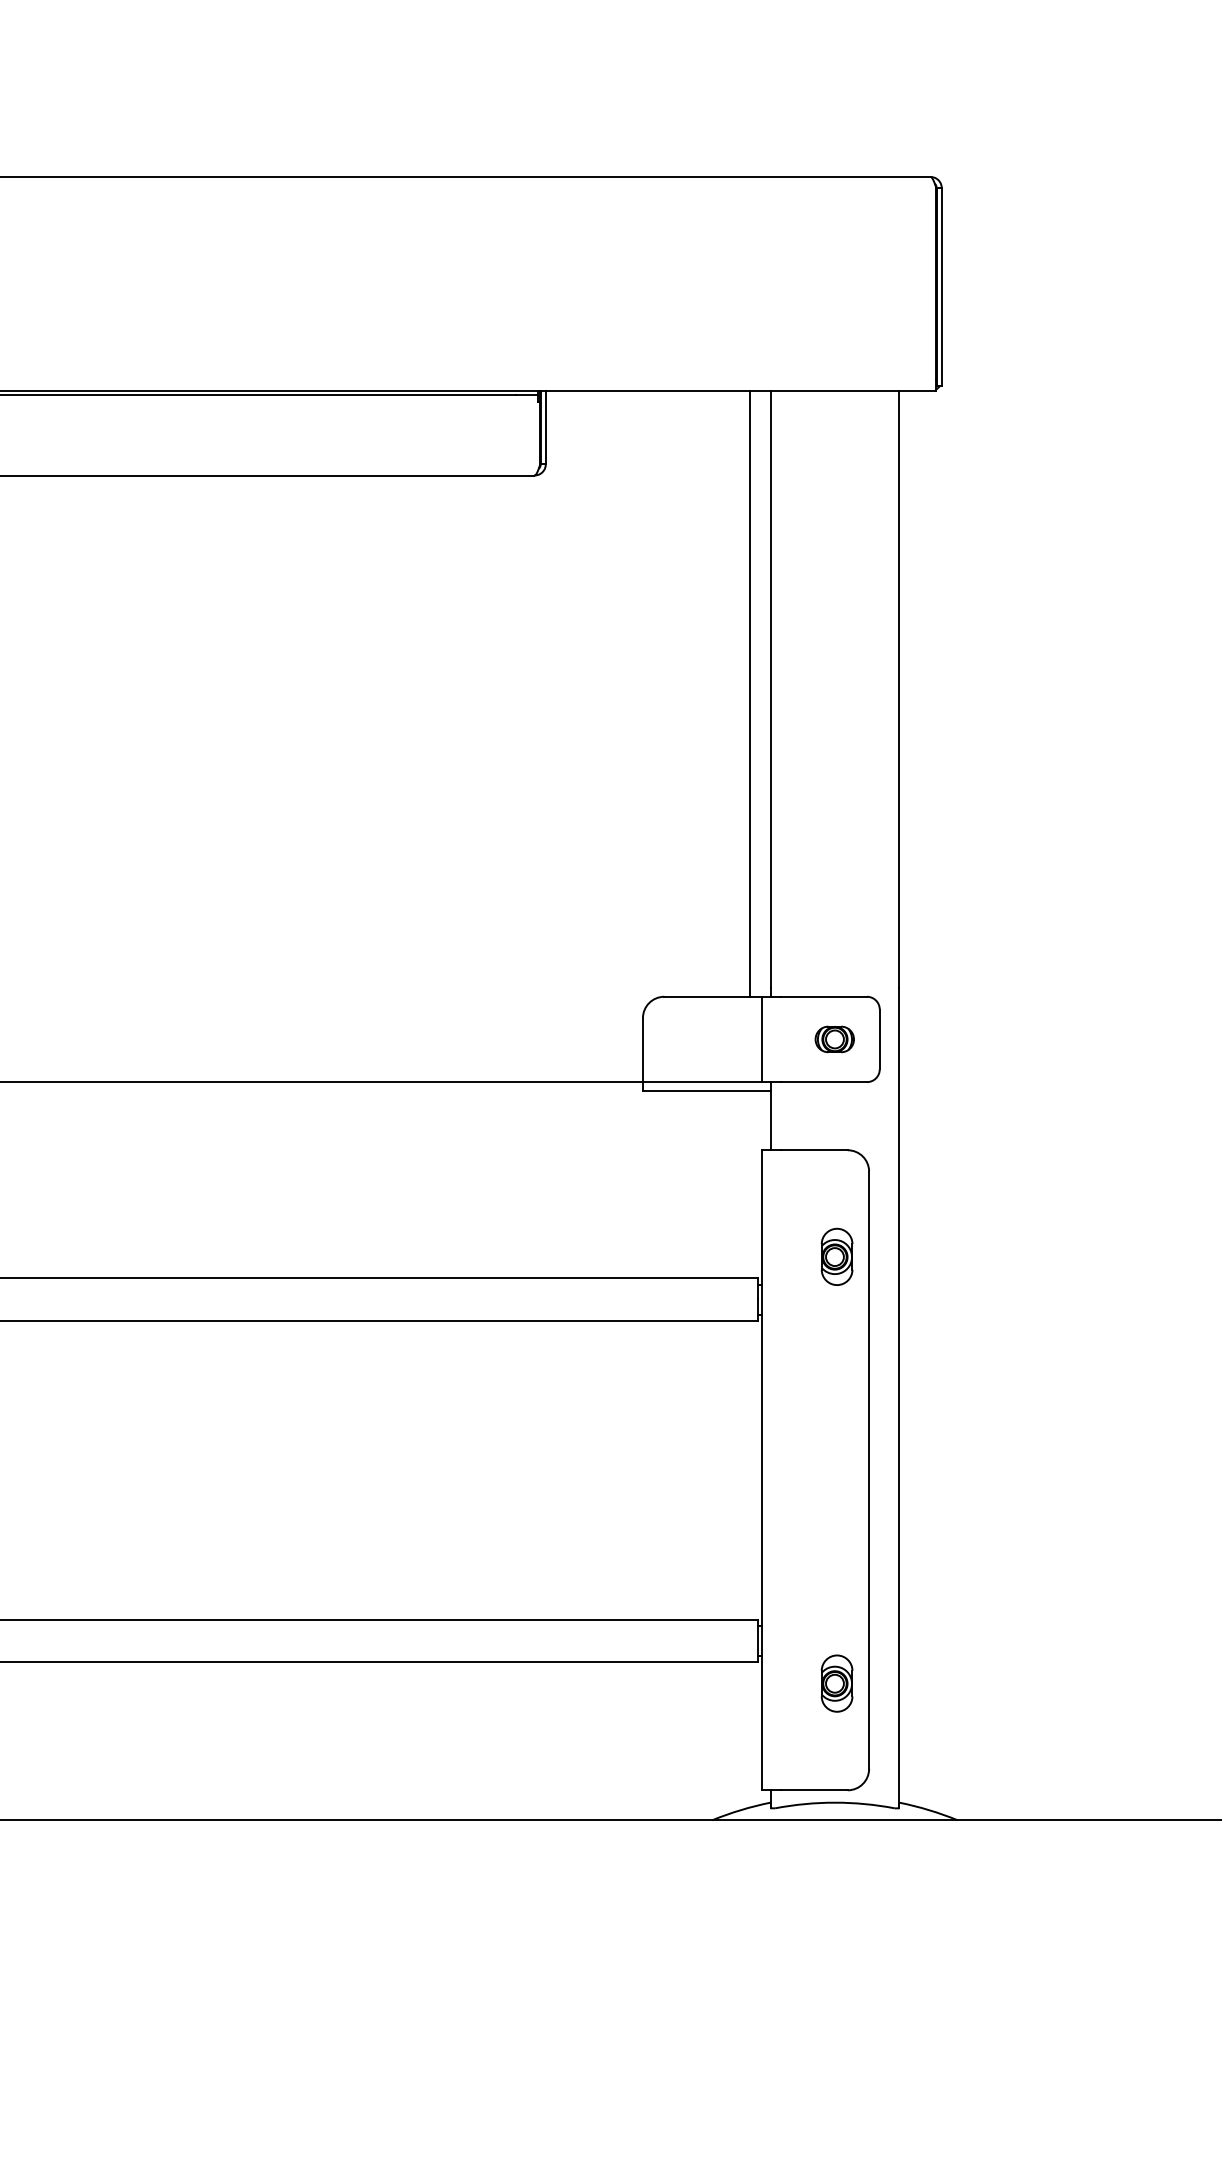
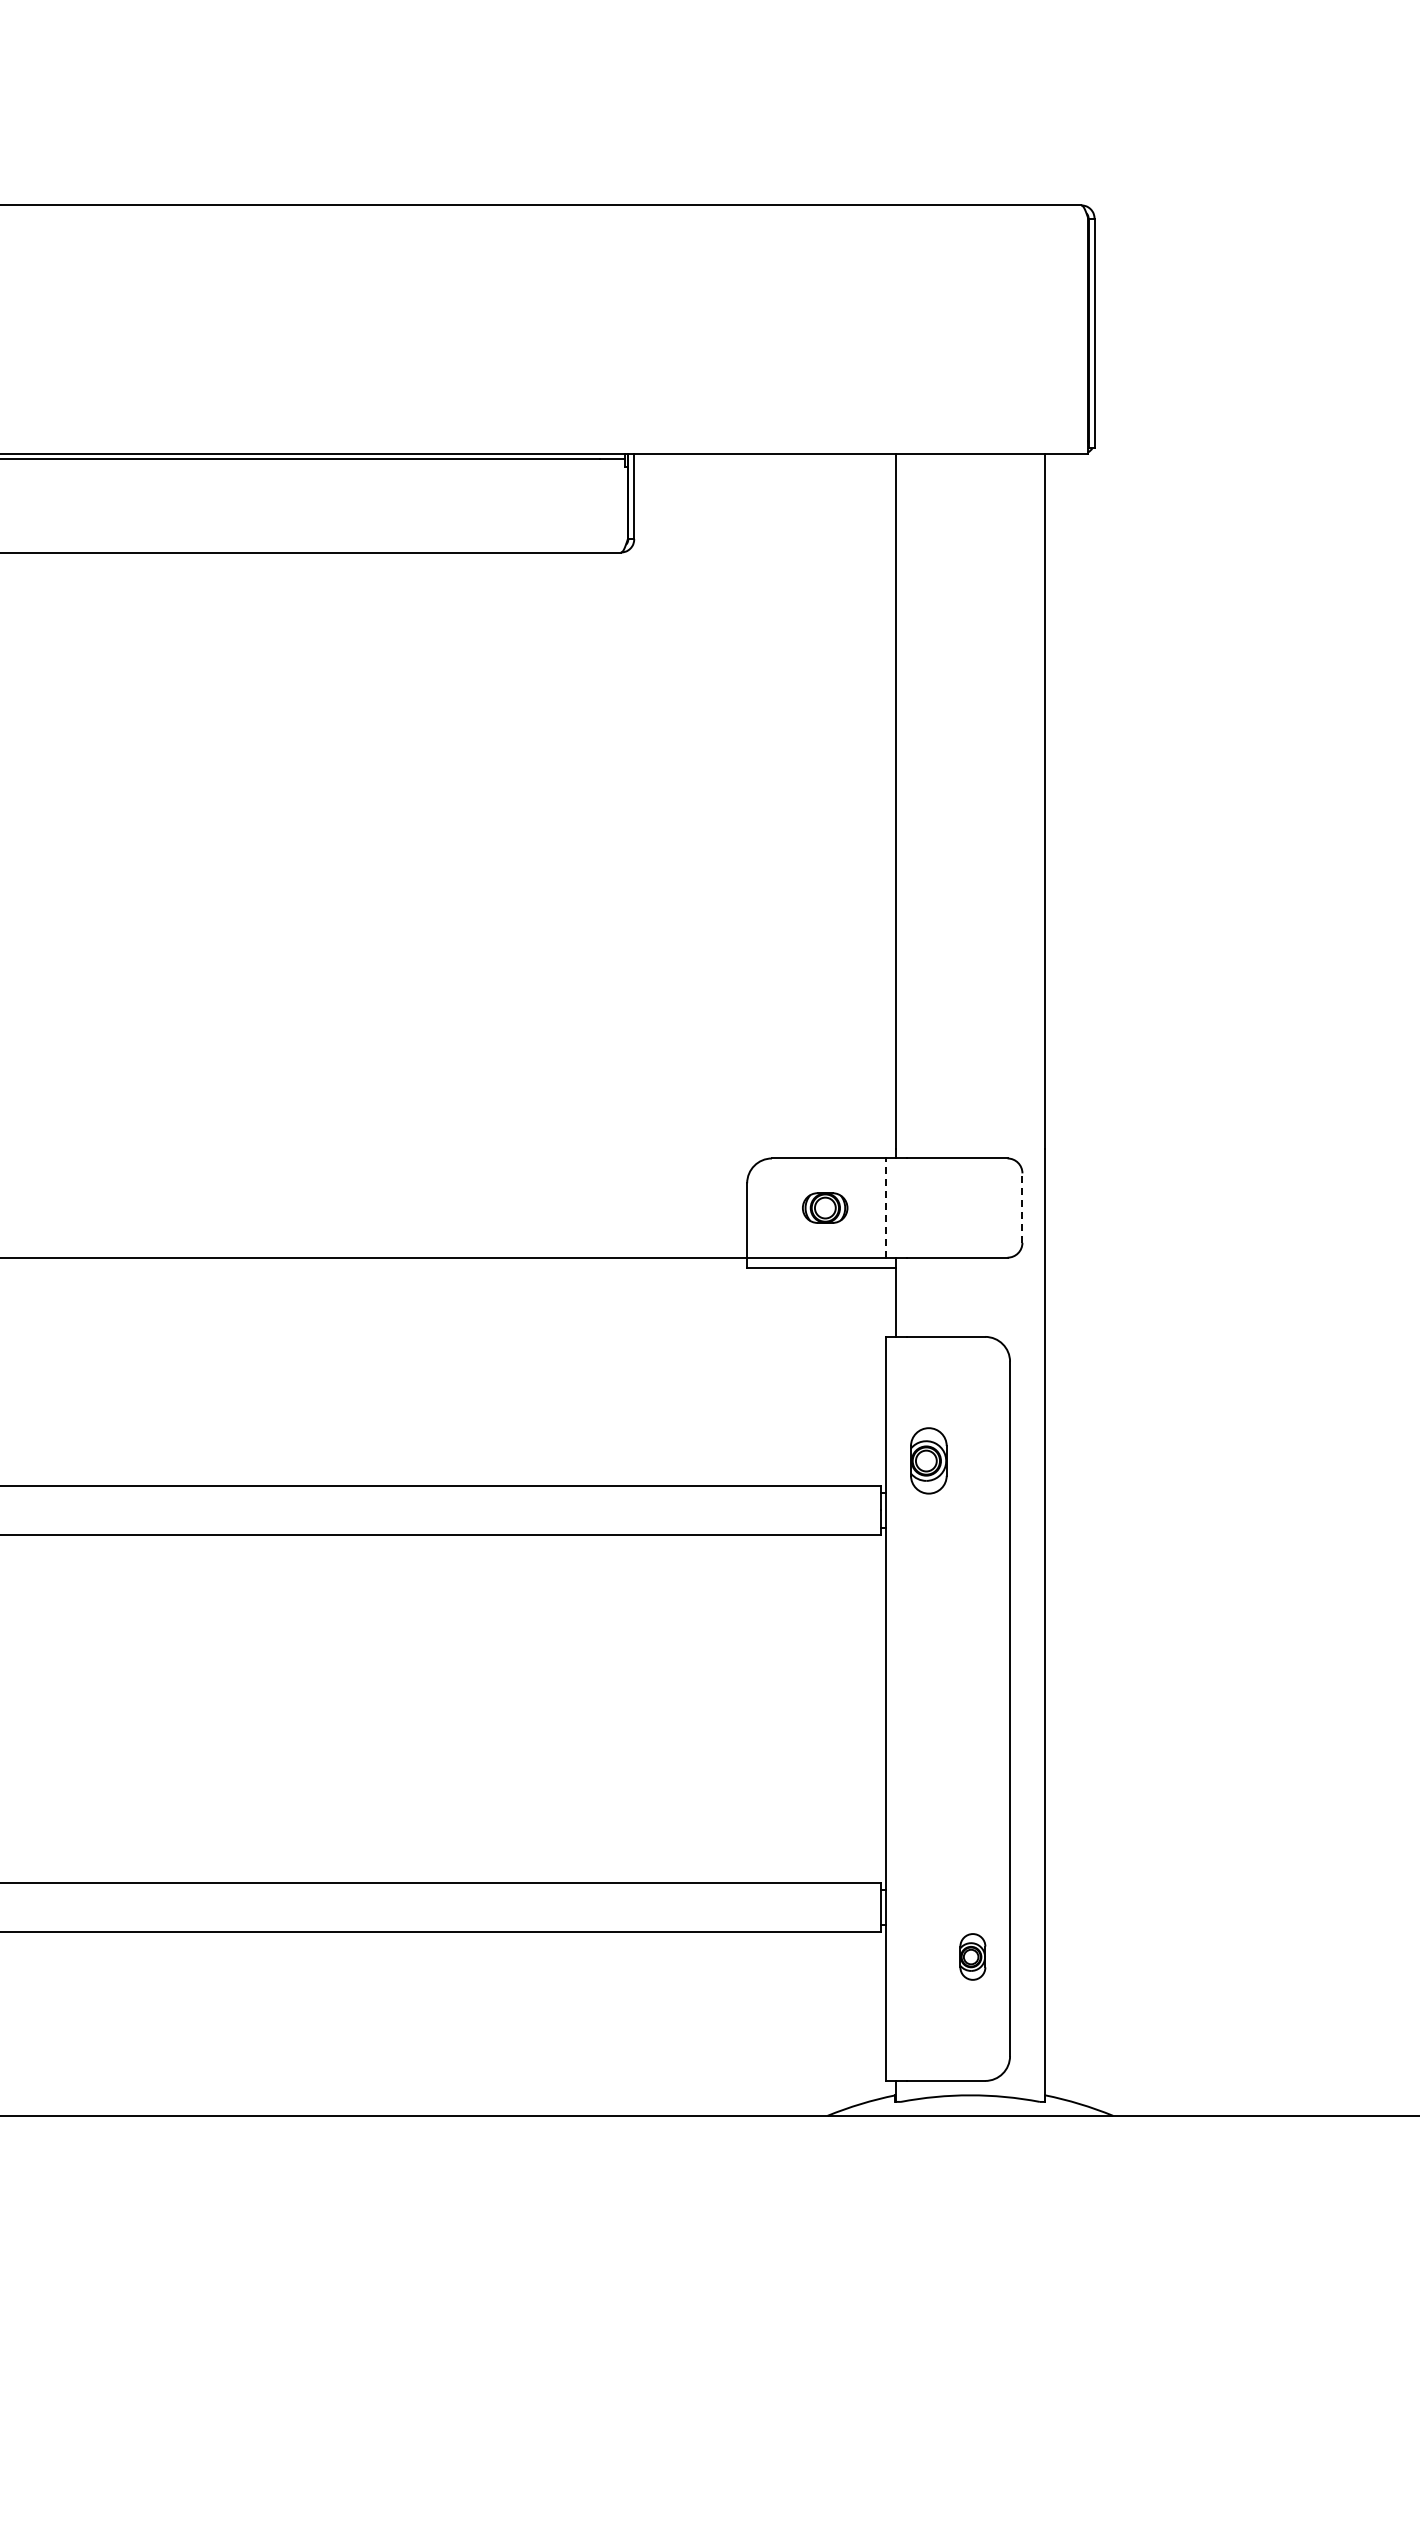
line: (749, 694) -> (871, 806), removed
part: (835, 1038) -> (825, 1207), moved
line: (762, 1039) -> (886, 1208), solid -> dashed
line: (879, 1039) -> (1022, 1208), solid -> dashed
part: (836, 1256) -> (928, 1460), moved
part: (836, 1683) -> (972, 1956), size x0.7

